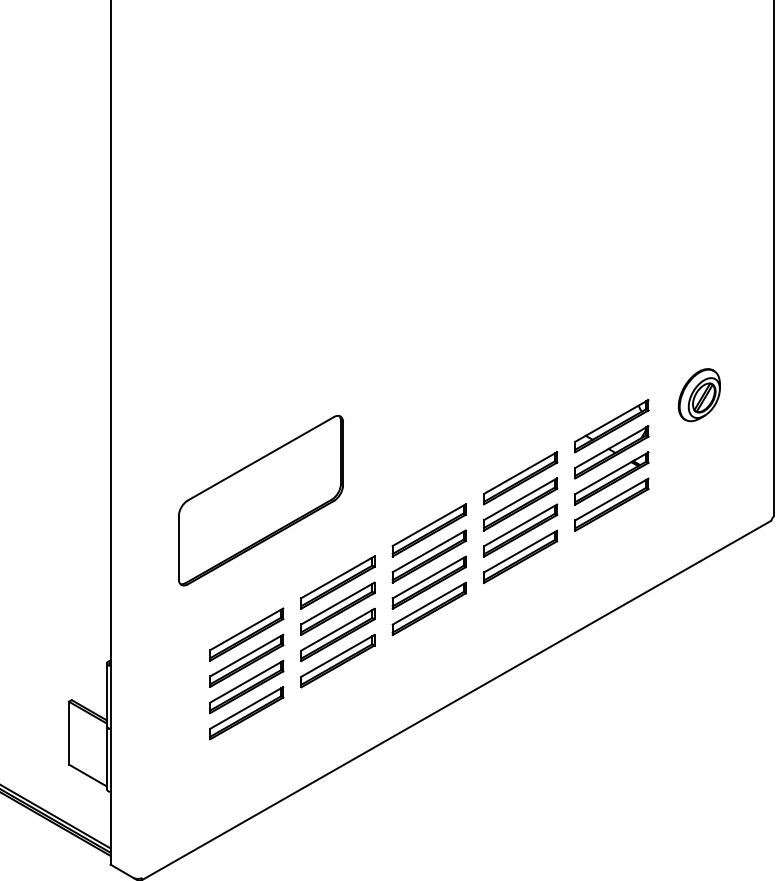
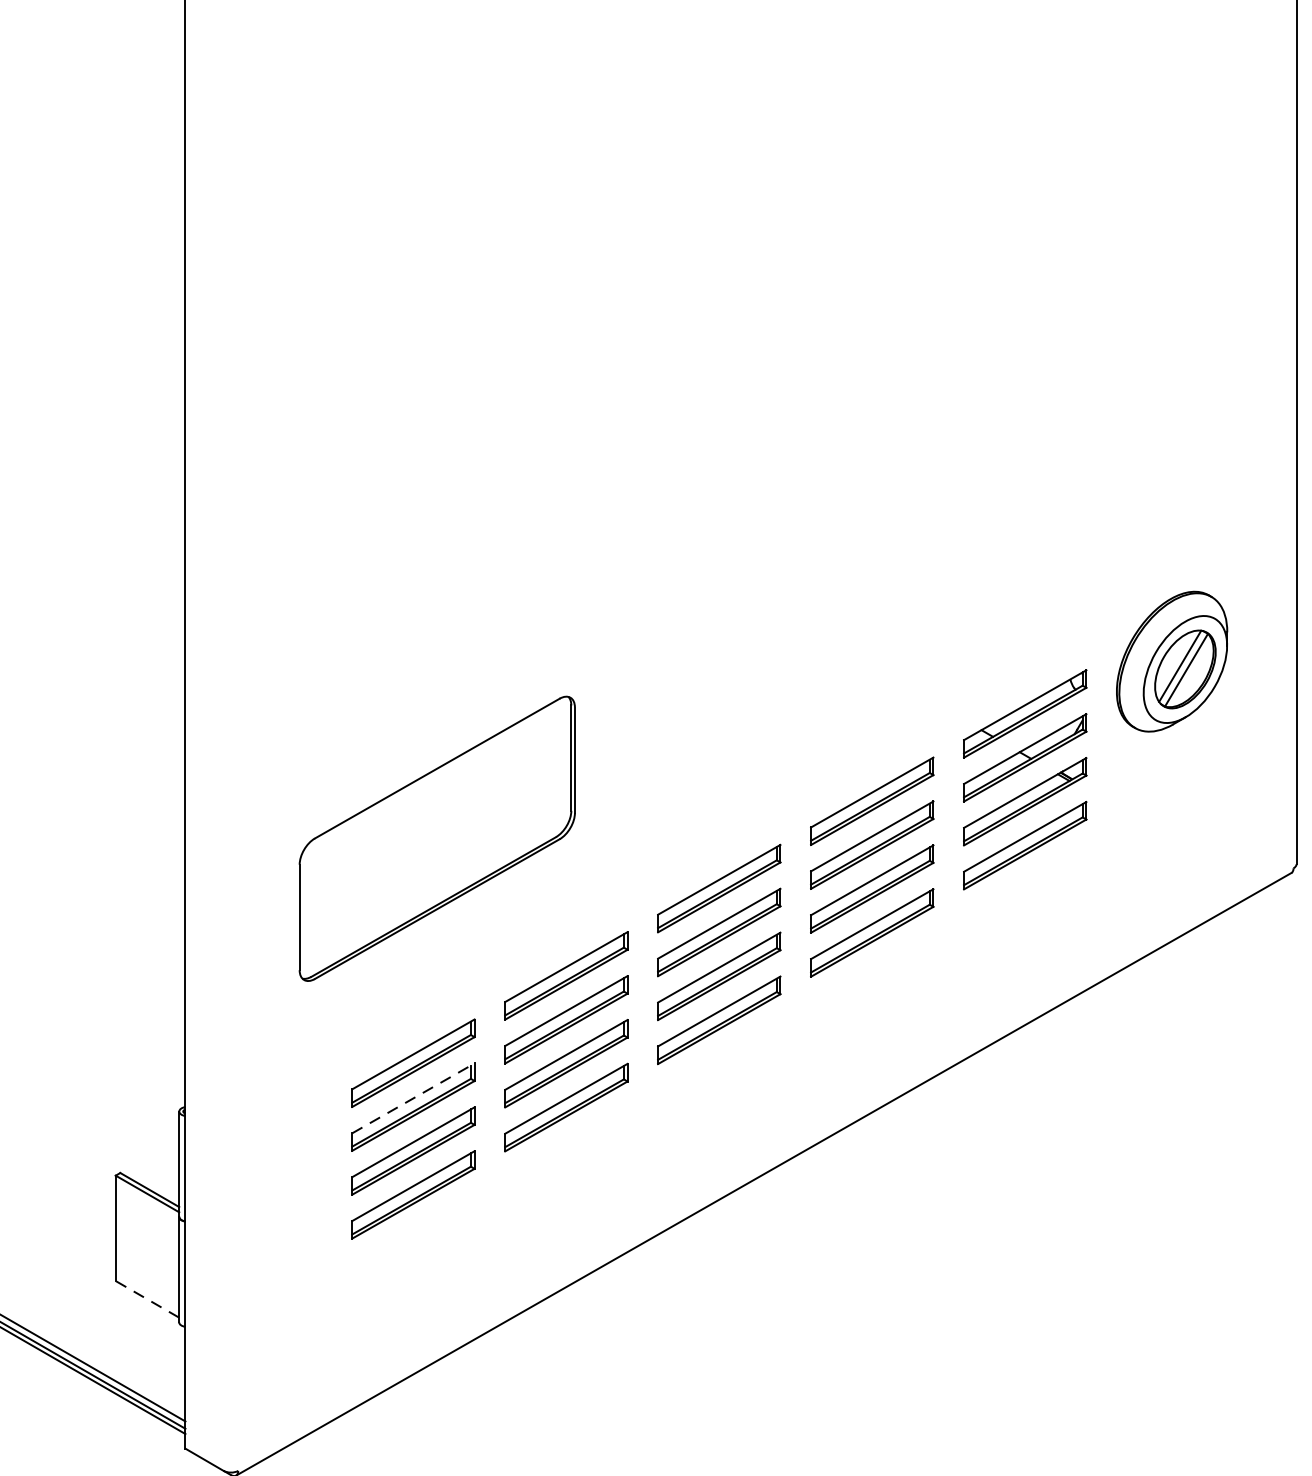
part: (698, 395) -> (1170, 662), size x1.6
line: (247, 655) -> (414, 1098), solid -> dashed
line: (87, 775) -> (146, 1299), solid -> dashed

